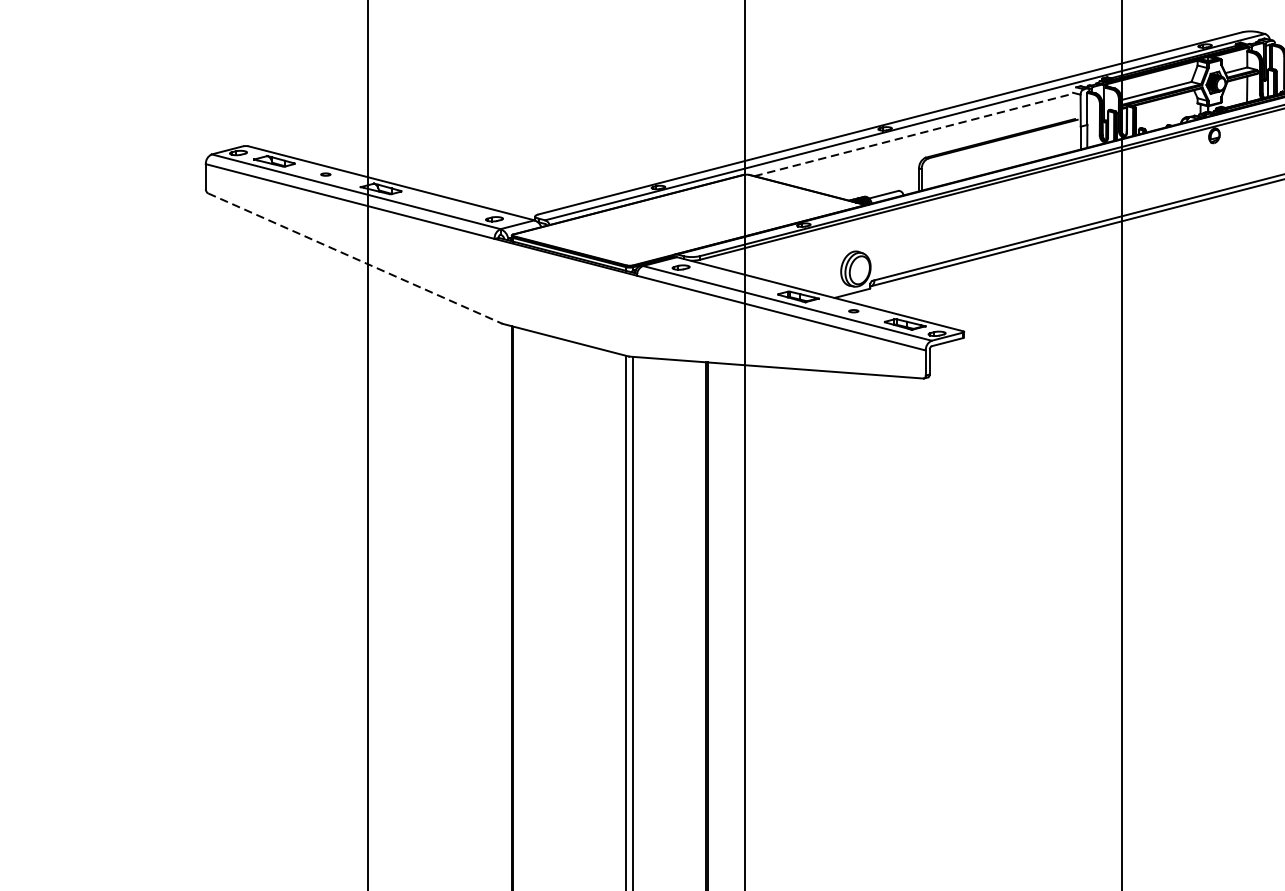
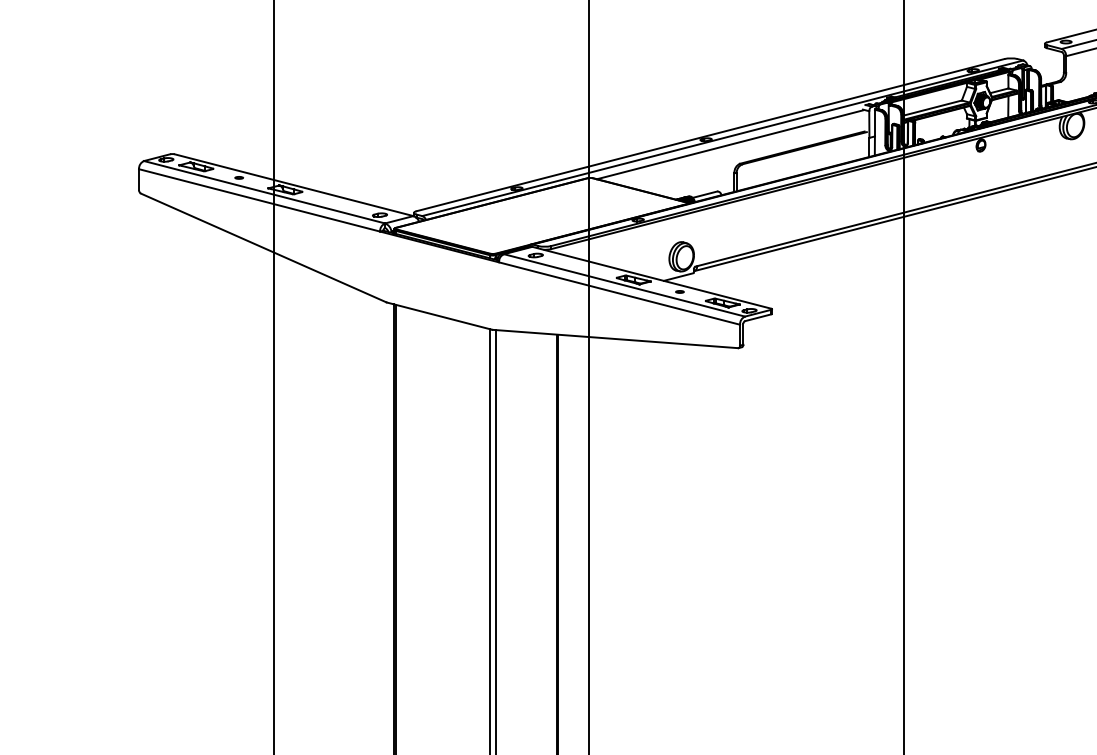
line: (914, 134) -> (730, 144), dashed -> solid
line: (356, 259) -> (264, 248), dashed -> solid

